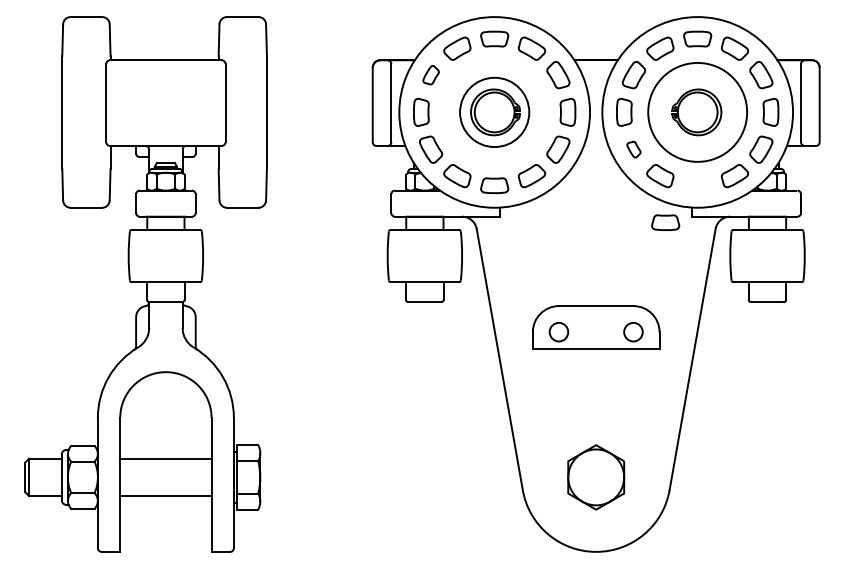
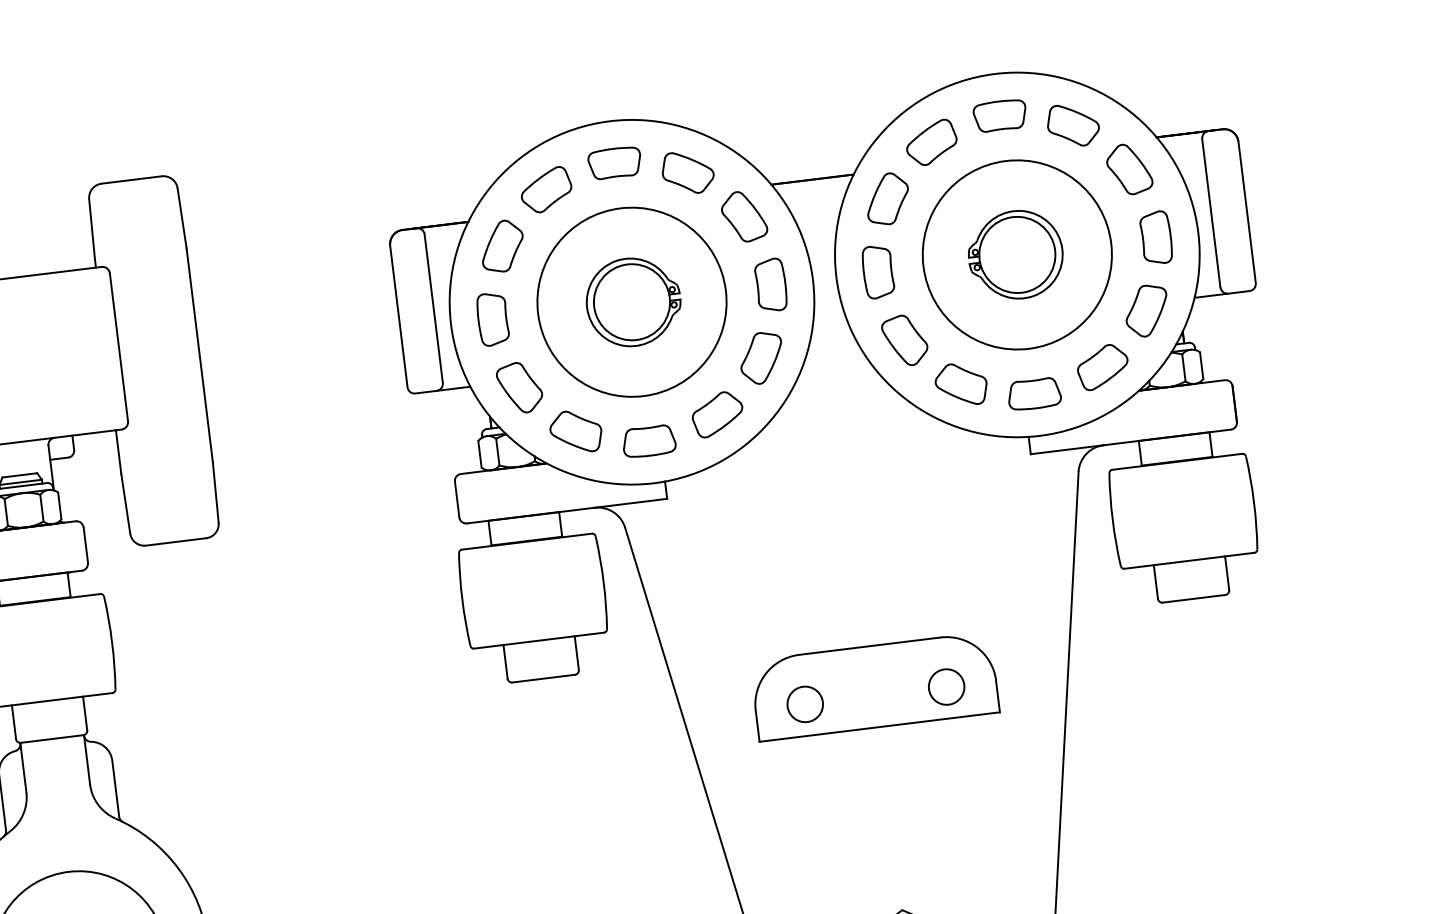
part: (431, 75) -> (503, 246), size x1.43
circle: (494, 111) -> (631, 300), size x1.43
part: (633, 149) -> (904, 340), size x1.67
part: (665, 222) -> (1034, 393), moved

